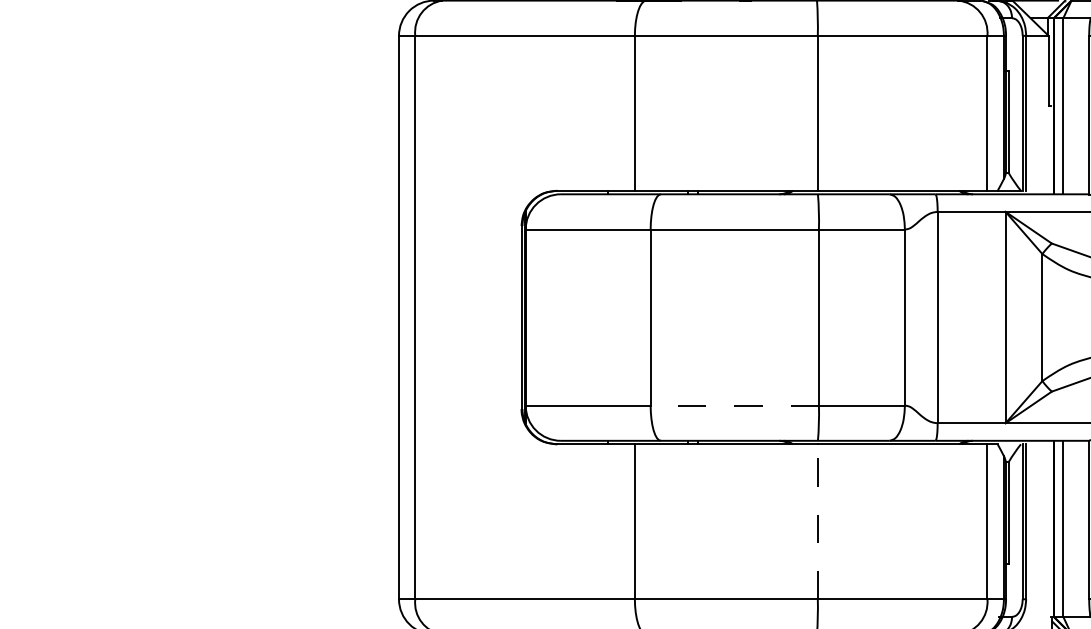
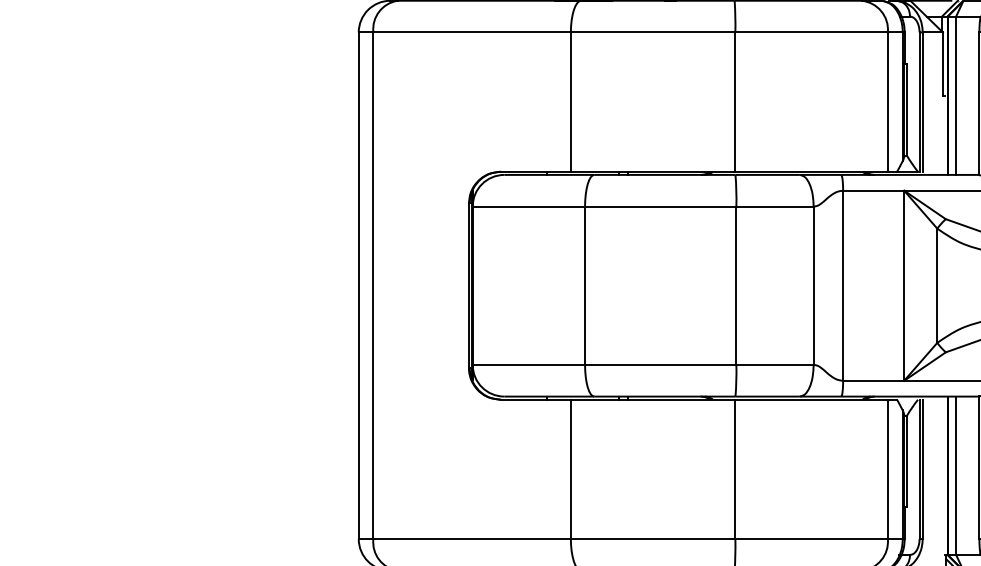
line: (734, 405) -> (660, 364), dashed -> solid
line: (817, 521) -> (735, 469), dashed -> solid

